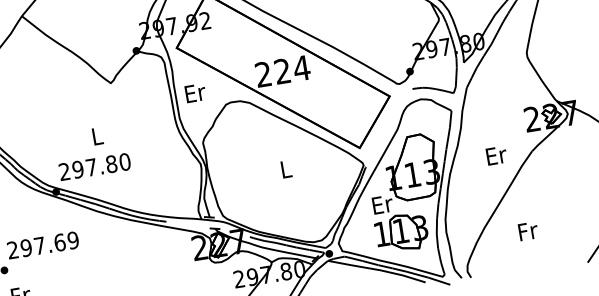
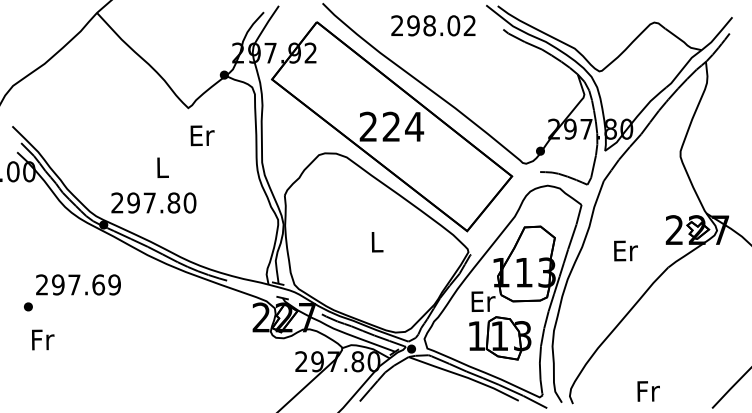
text: (195, 92) -> (202, 135), moved
text: (496, 155) -> (625, 250), moved
text: (528, 231) -> (648, 391), moved

